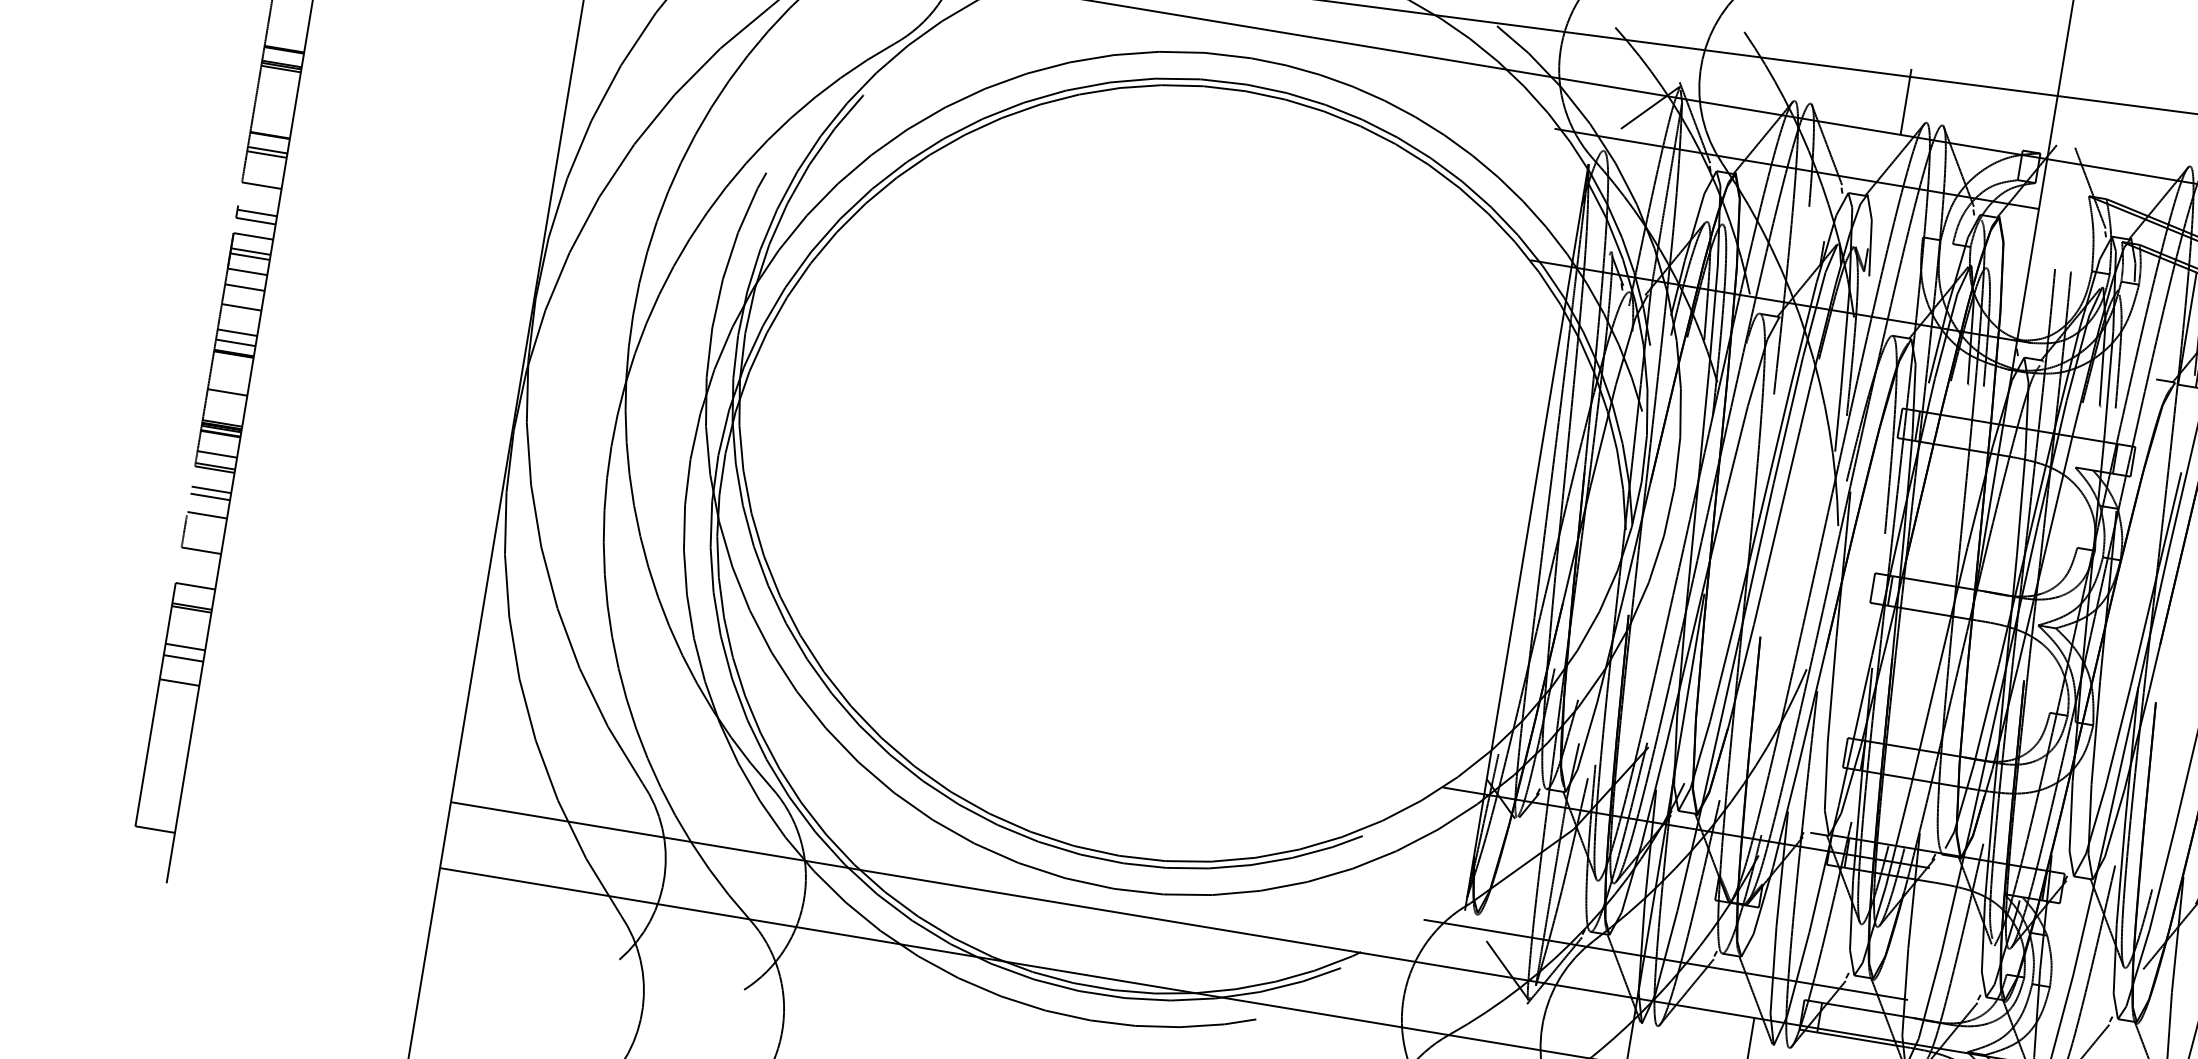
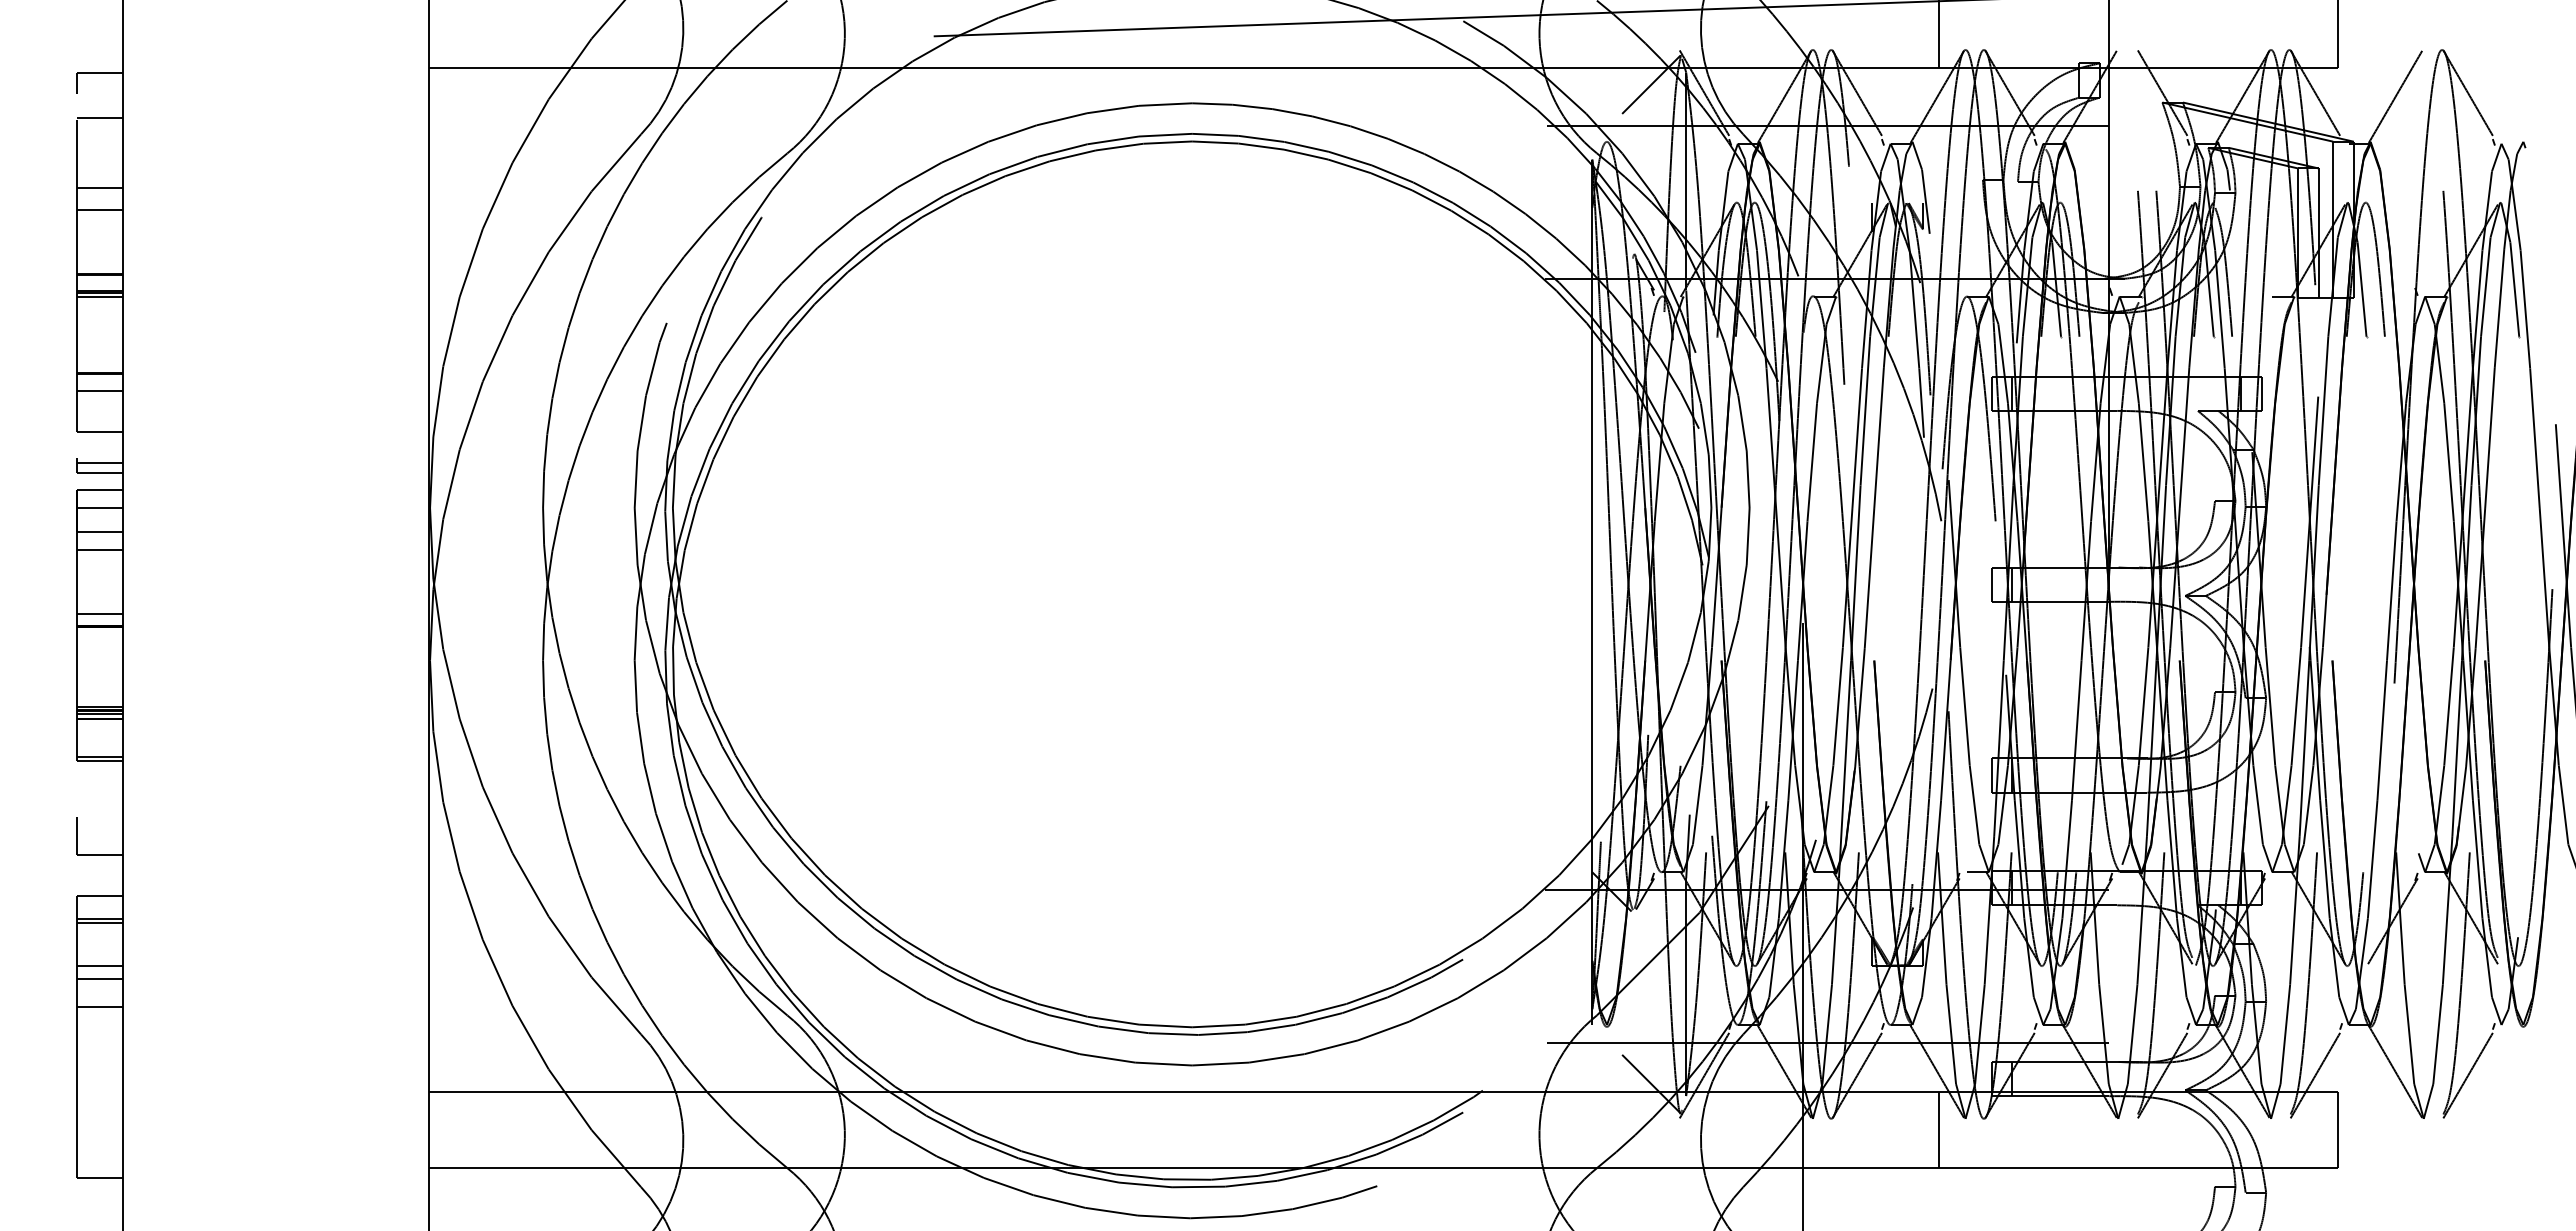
line: (267, 154) -> (100, 395), removed
line: (250, 256) -> (100, 513), removed
line: (241, 307) -> (100, 572), removed
line: (237, 333) -> (100, 602), removed
line: (227, 392) -> (100, 671), removed
line: (217, 454) -> (100, 743), removed
line: (211, 490) -> (100, 784), removed
line: (210, 497) -> (100, 792), removed
line: (207, 515) -> (100, 813), removed

